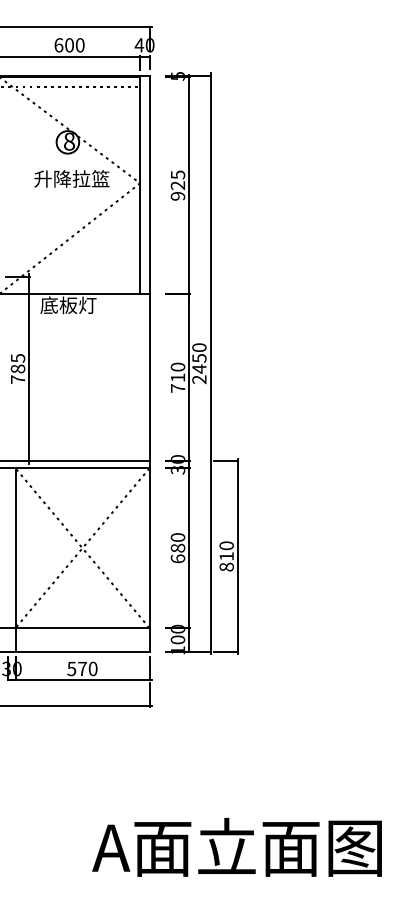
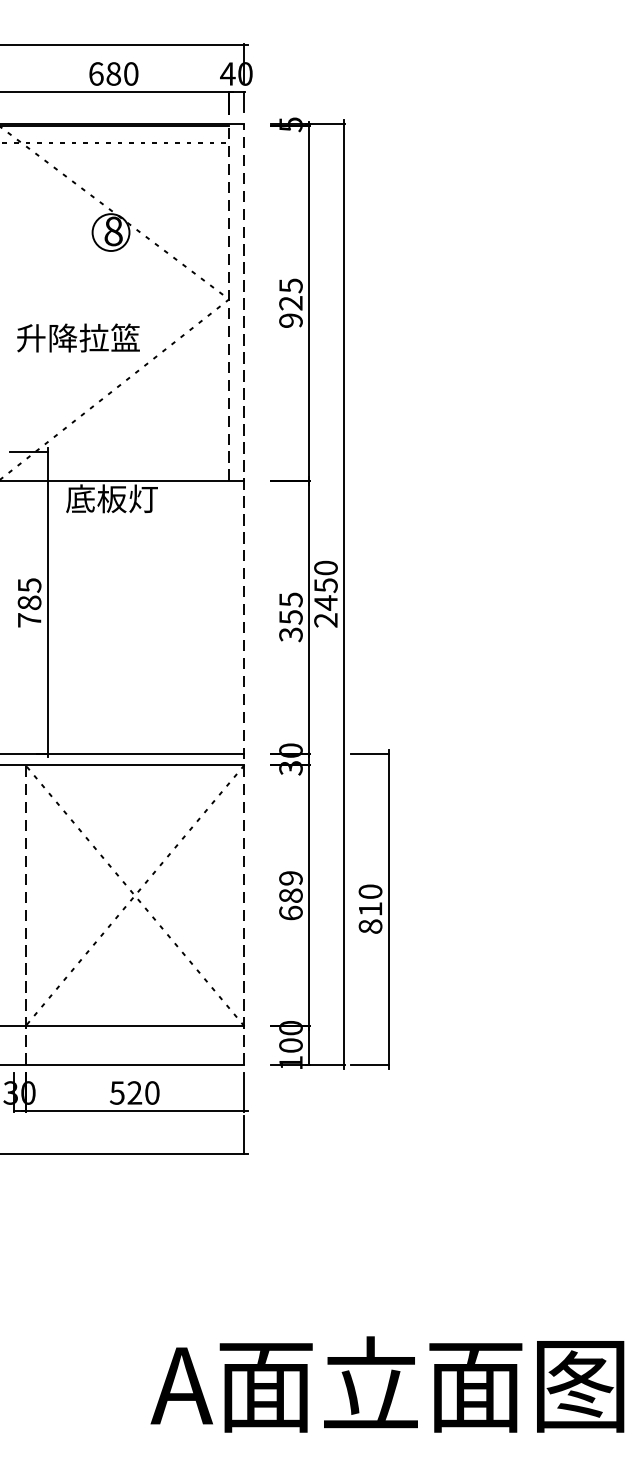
text: (69, 45) -> (113, 74), 600 -> 680
text: (71, 178) -> (77, 337), moved
line: (140, 184) -> (229, 301), solid -> dashed
line: (149, 363) -> (244, 593), solid -> dashed
text: (177, 377) -> (290, 616), 710 -> 355
text: (178, 537) -> (291, 878), 680 -> 689
line: (15, 559) -> (25, 914), solid -> dashed
text: (82, 668) -> (134, 1092), 570 -> 520

